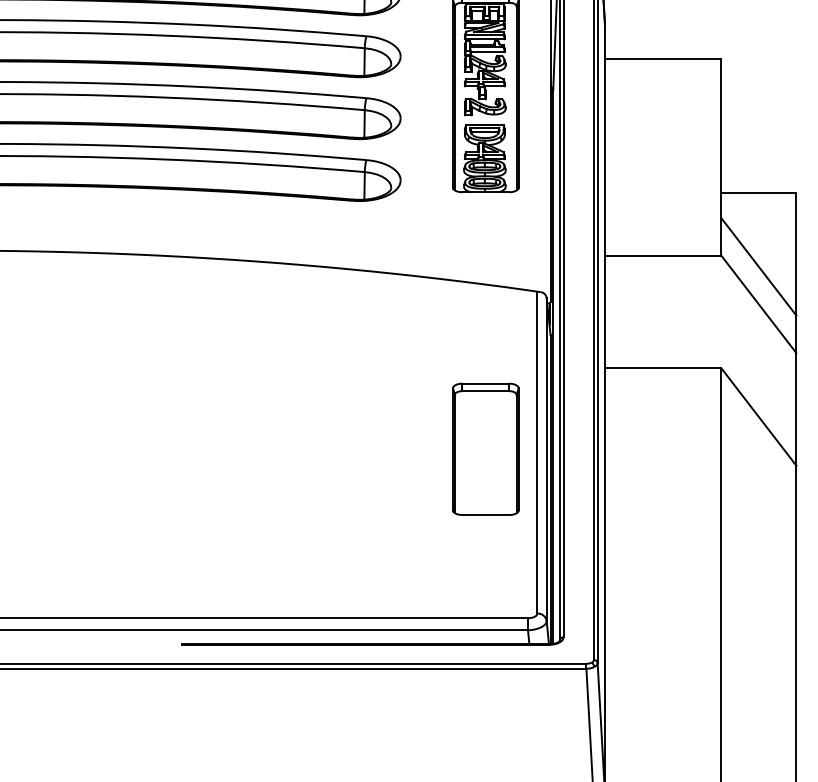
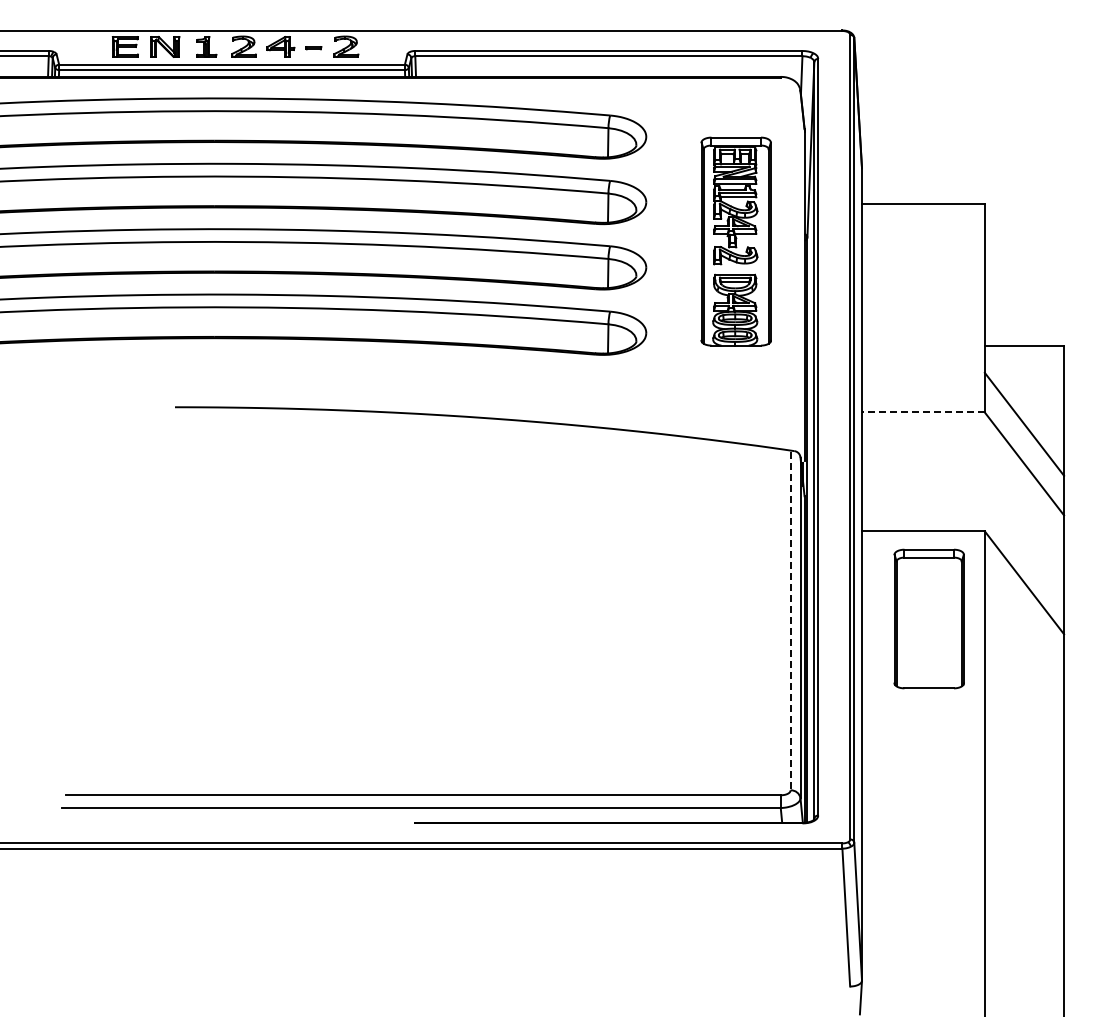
line: (662, 255) -> (922, 412), solid -> dashed
part: (485, 448) -> (928, 618), moved
line: (537, 453) -> (790, 621), solid -> dashed

